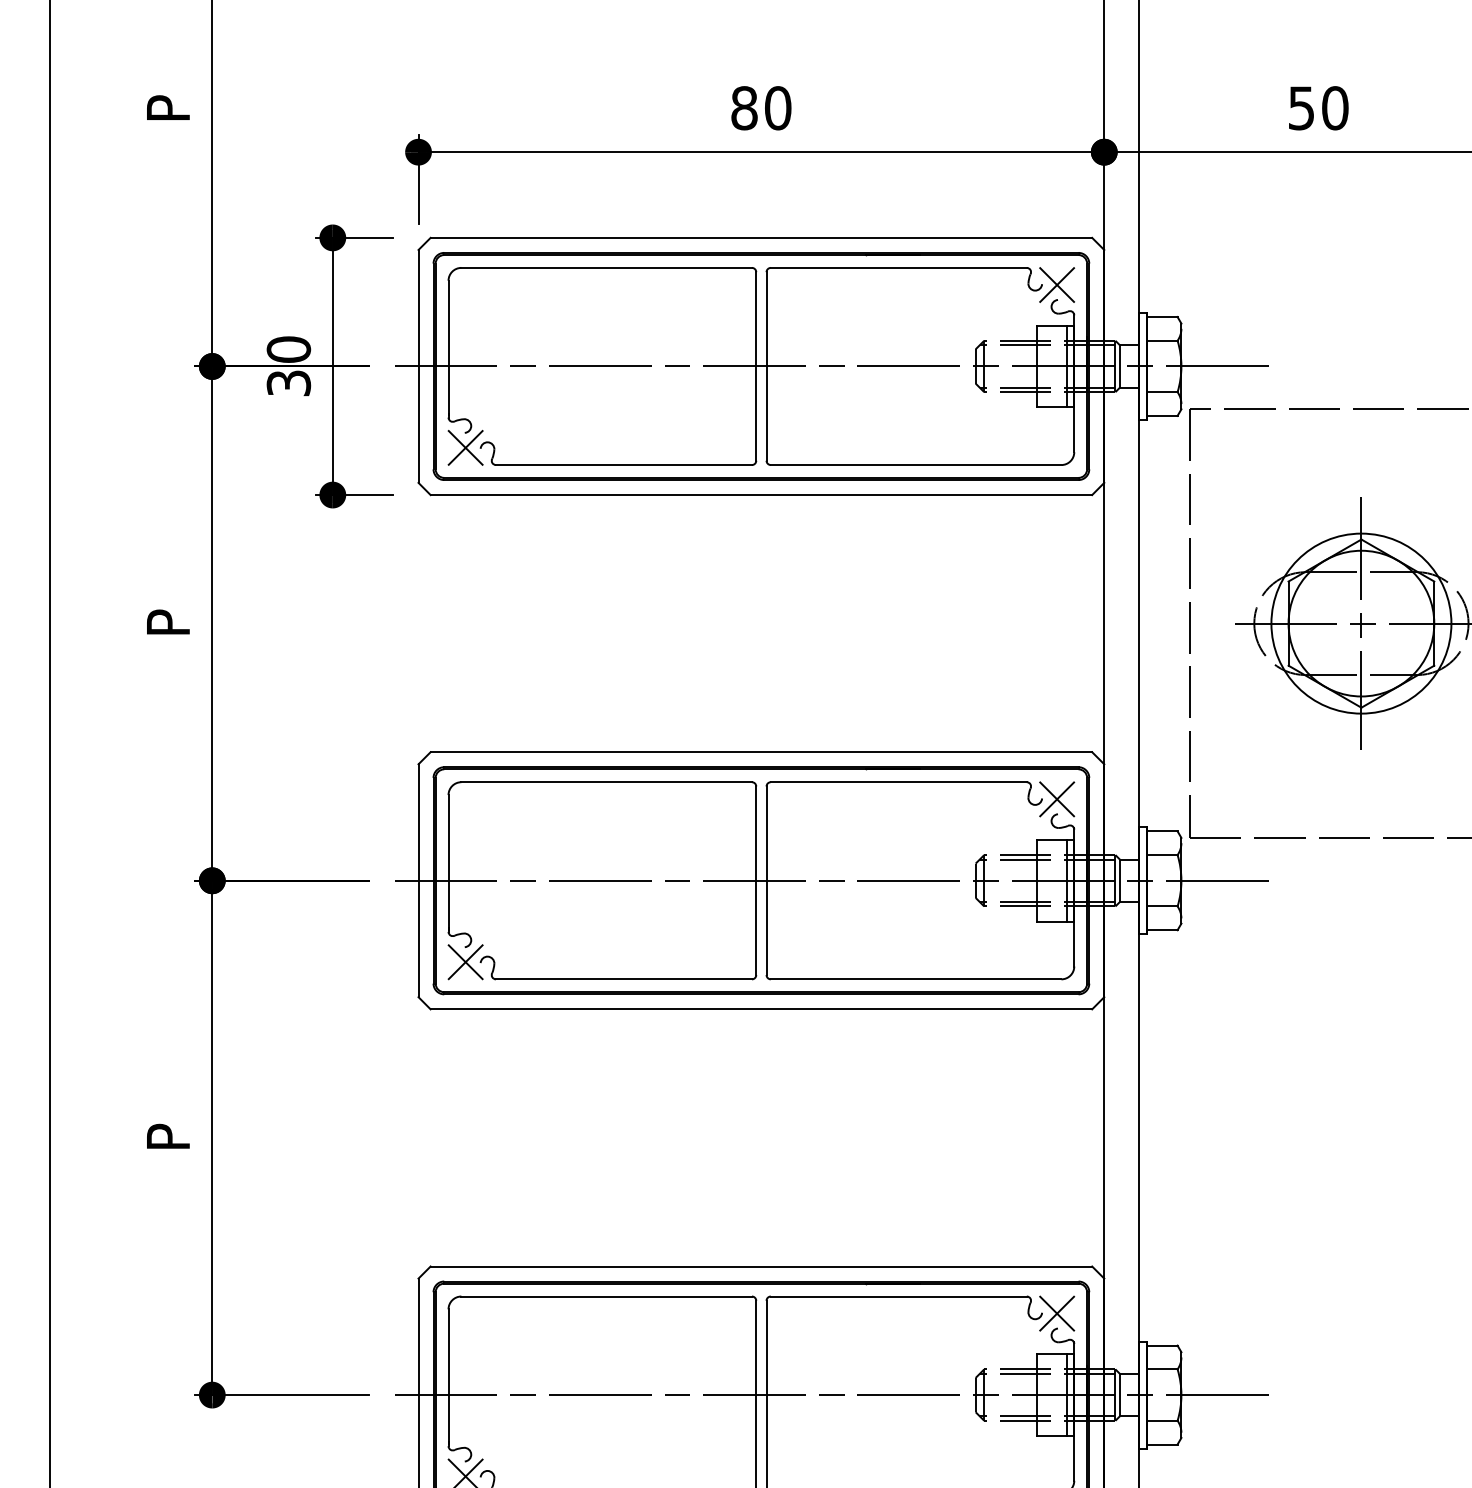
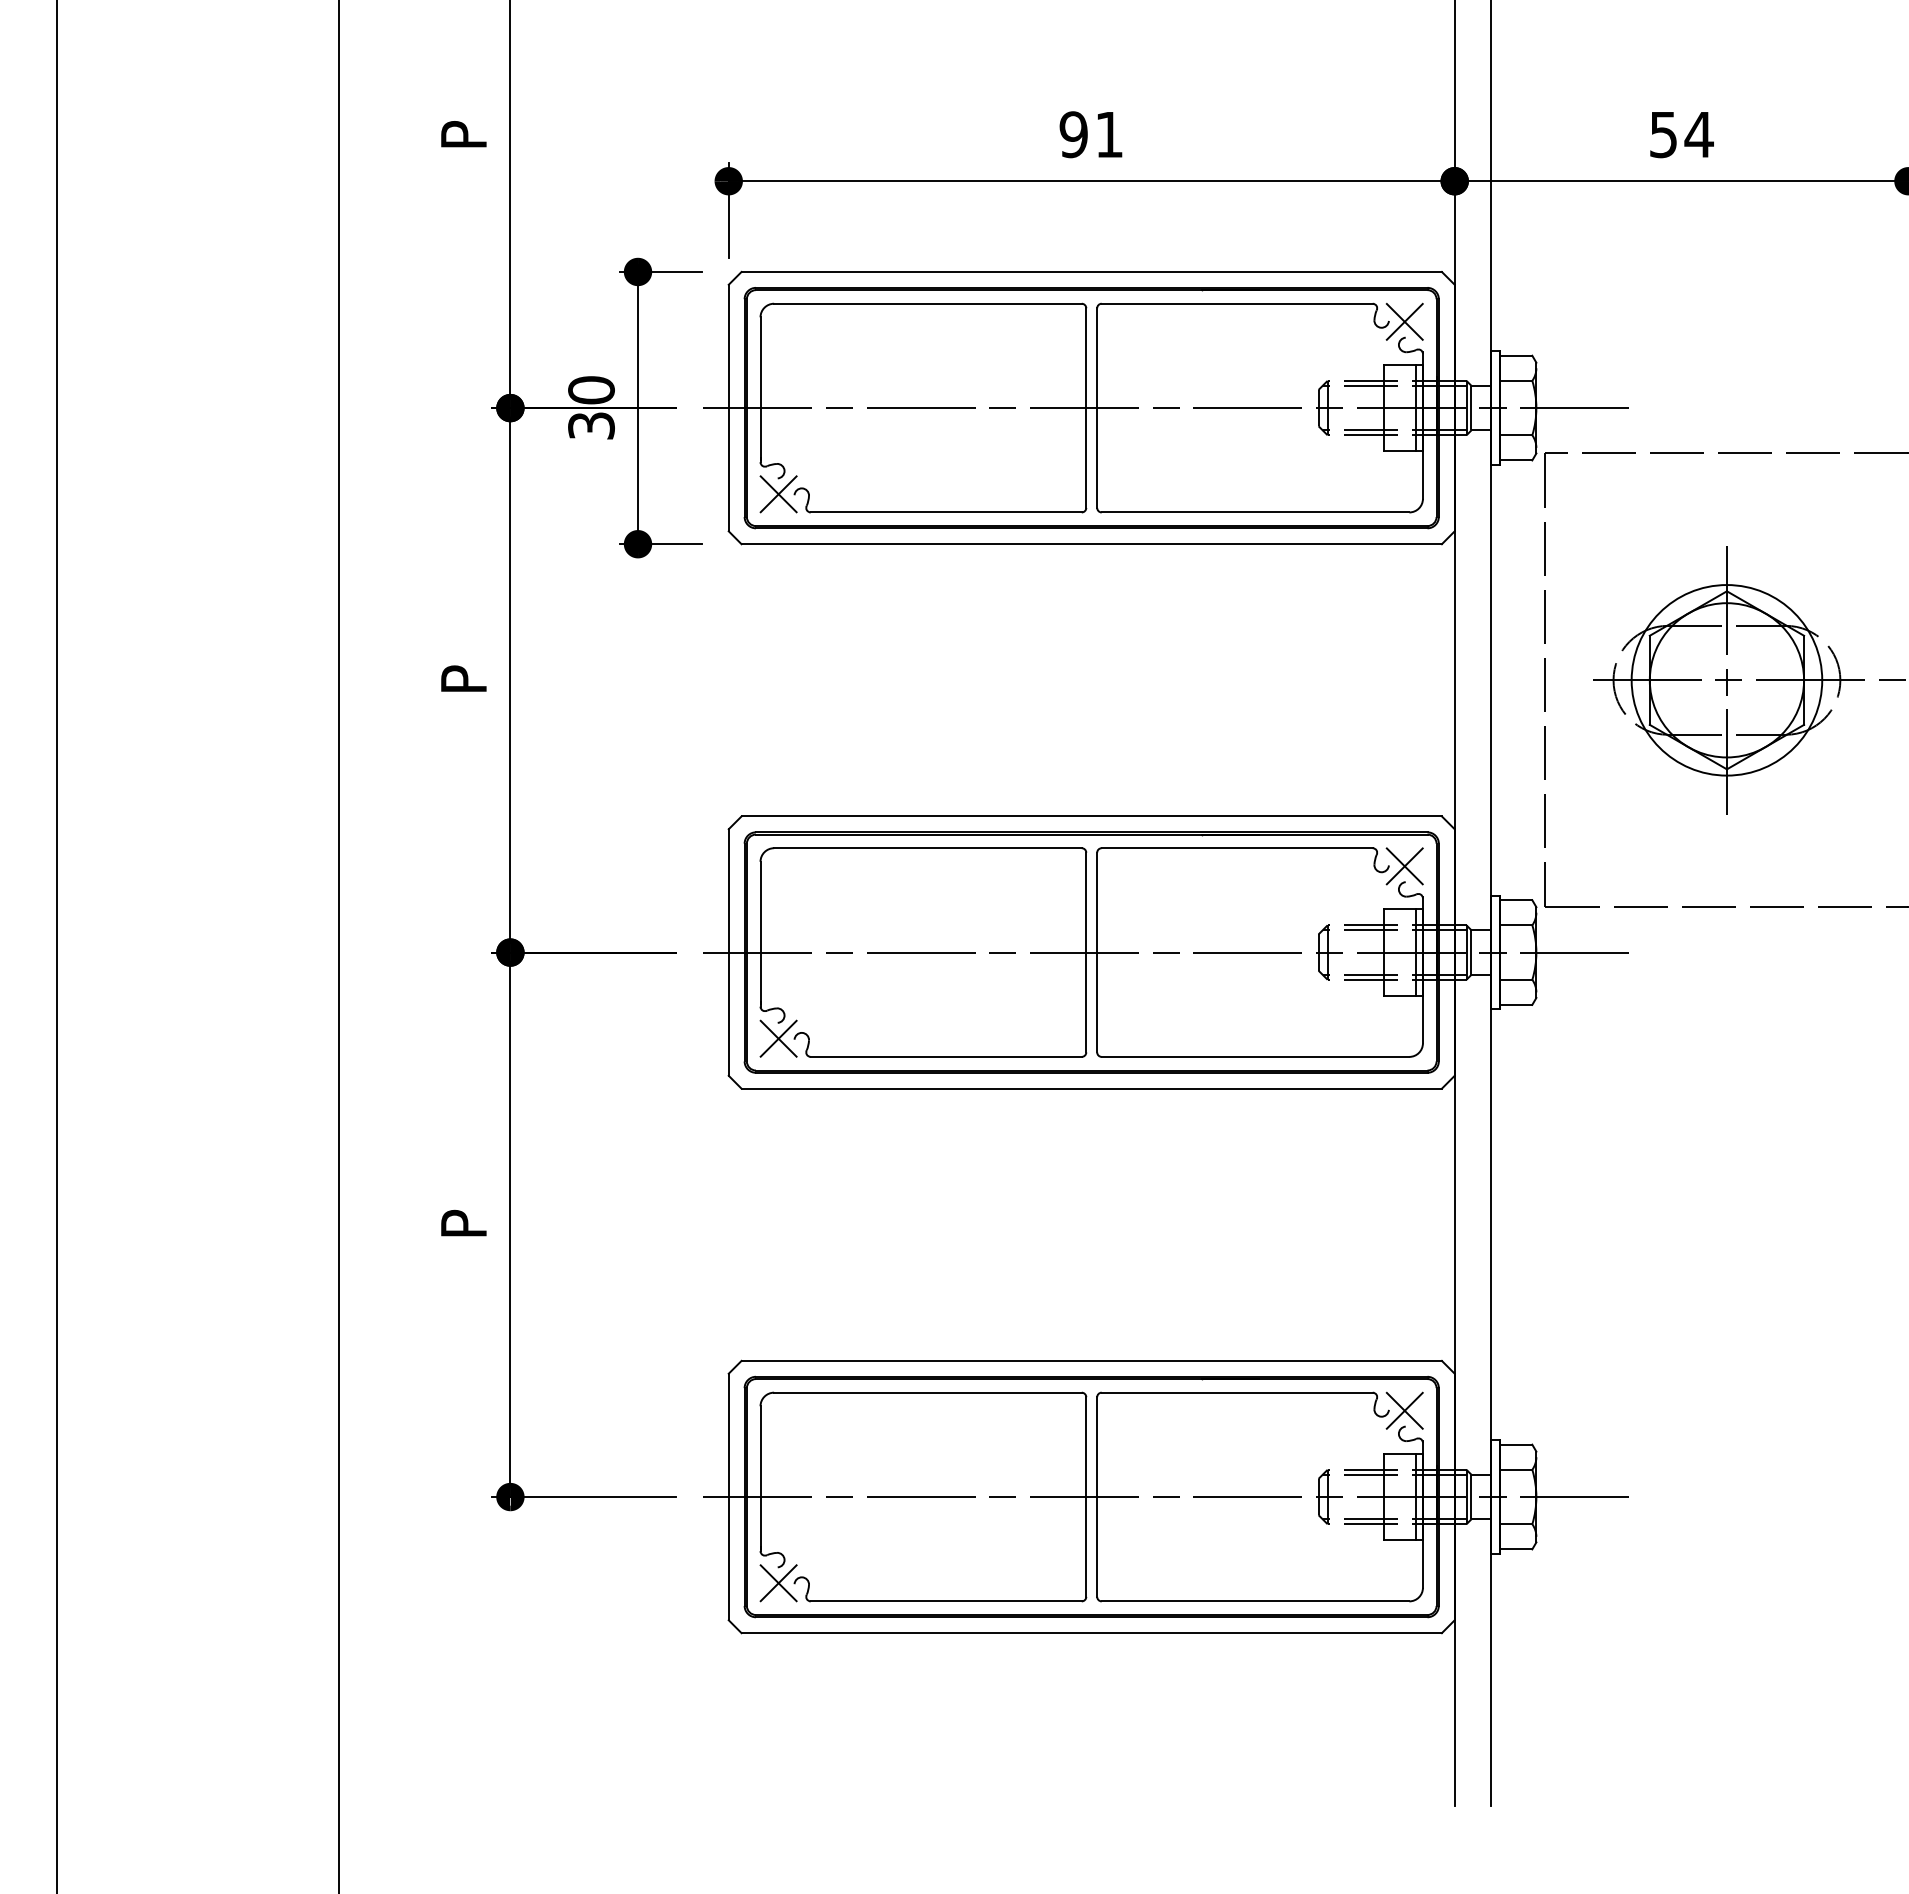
text: (761, 108) -> (1091, 134), 80 -> 91
text: (1334, 108) -> (1698, 134), 50 -> 54

